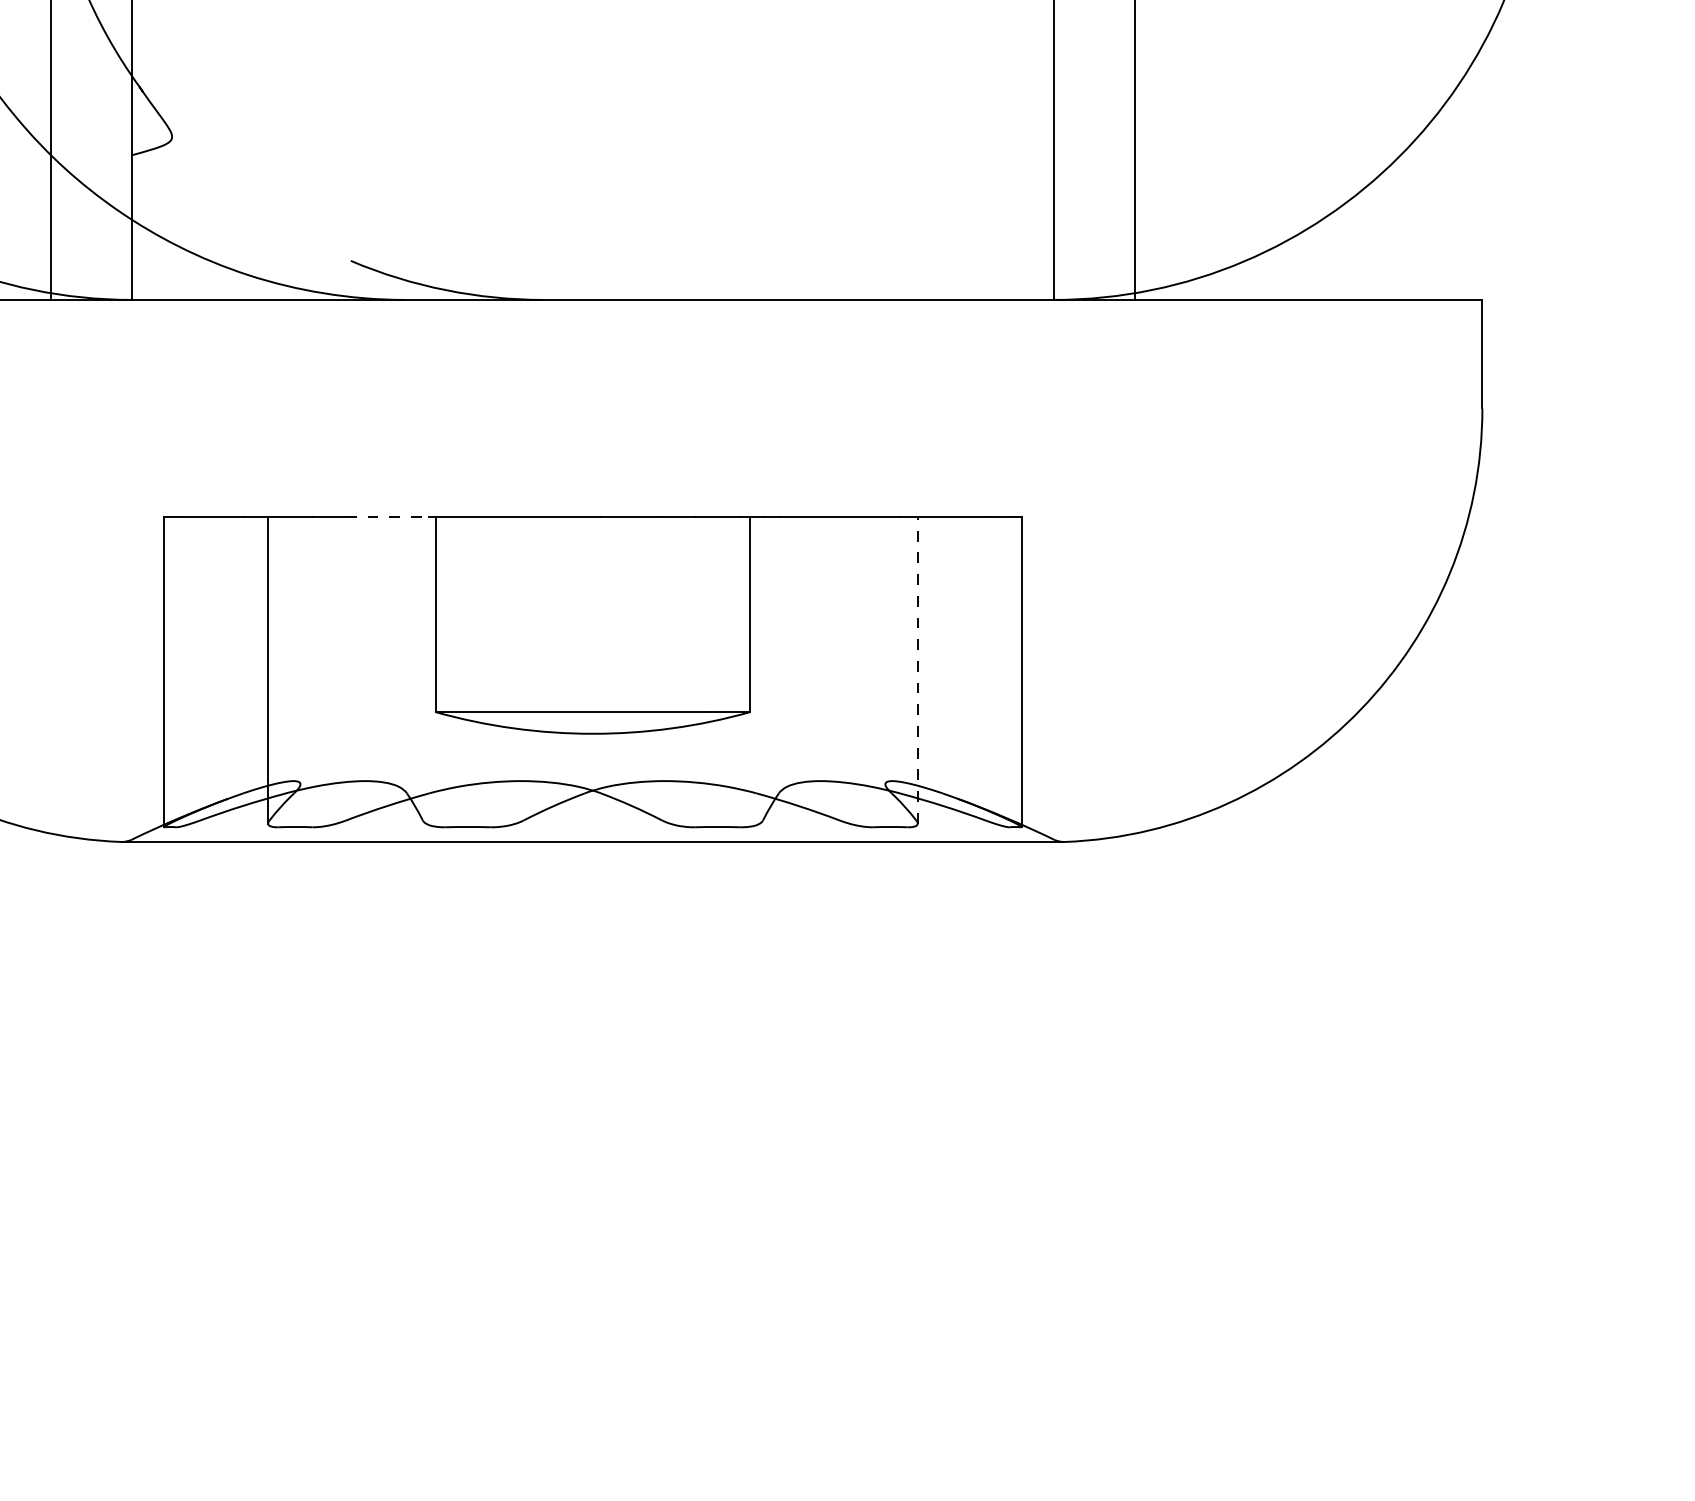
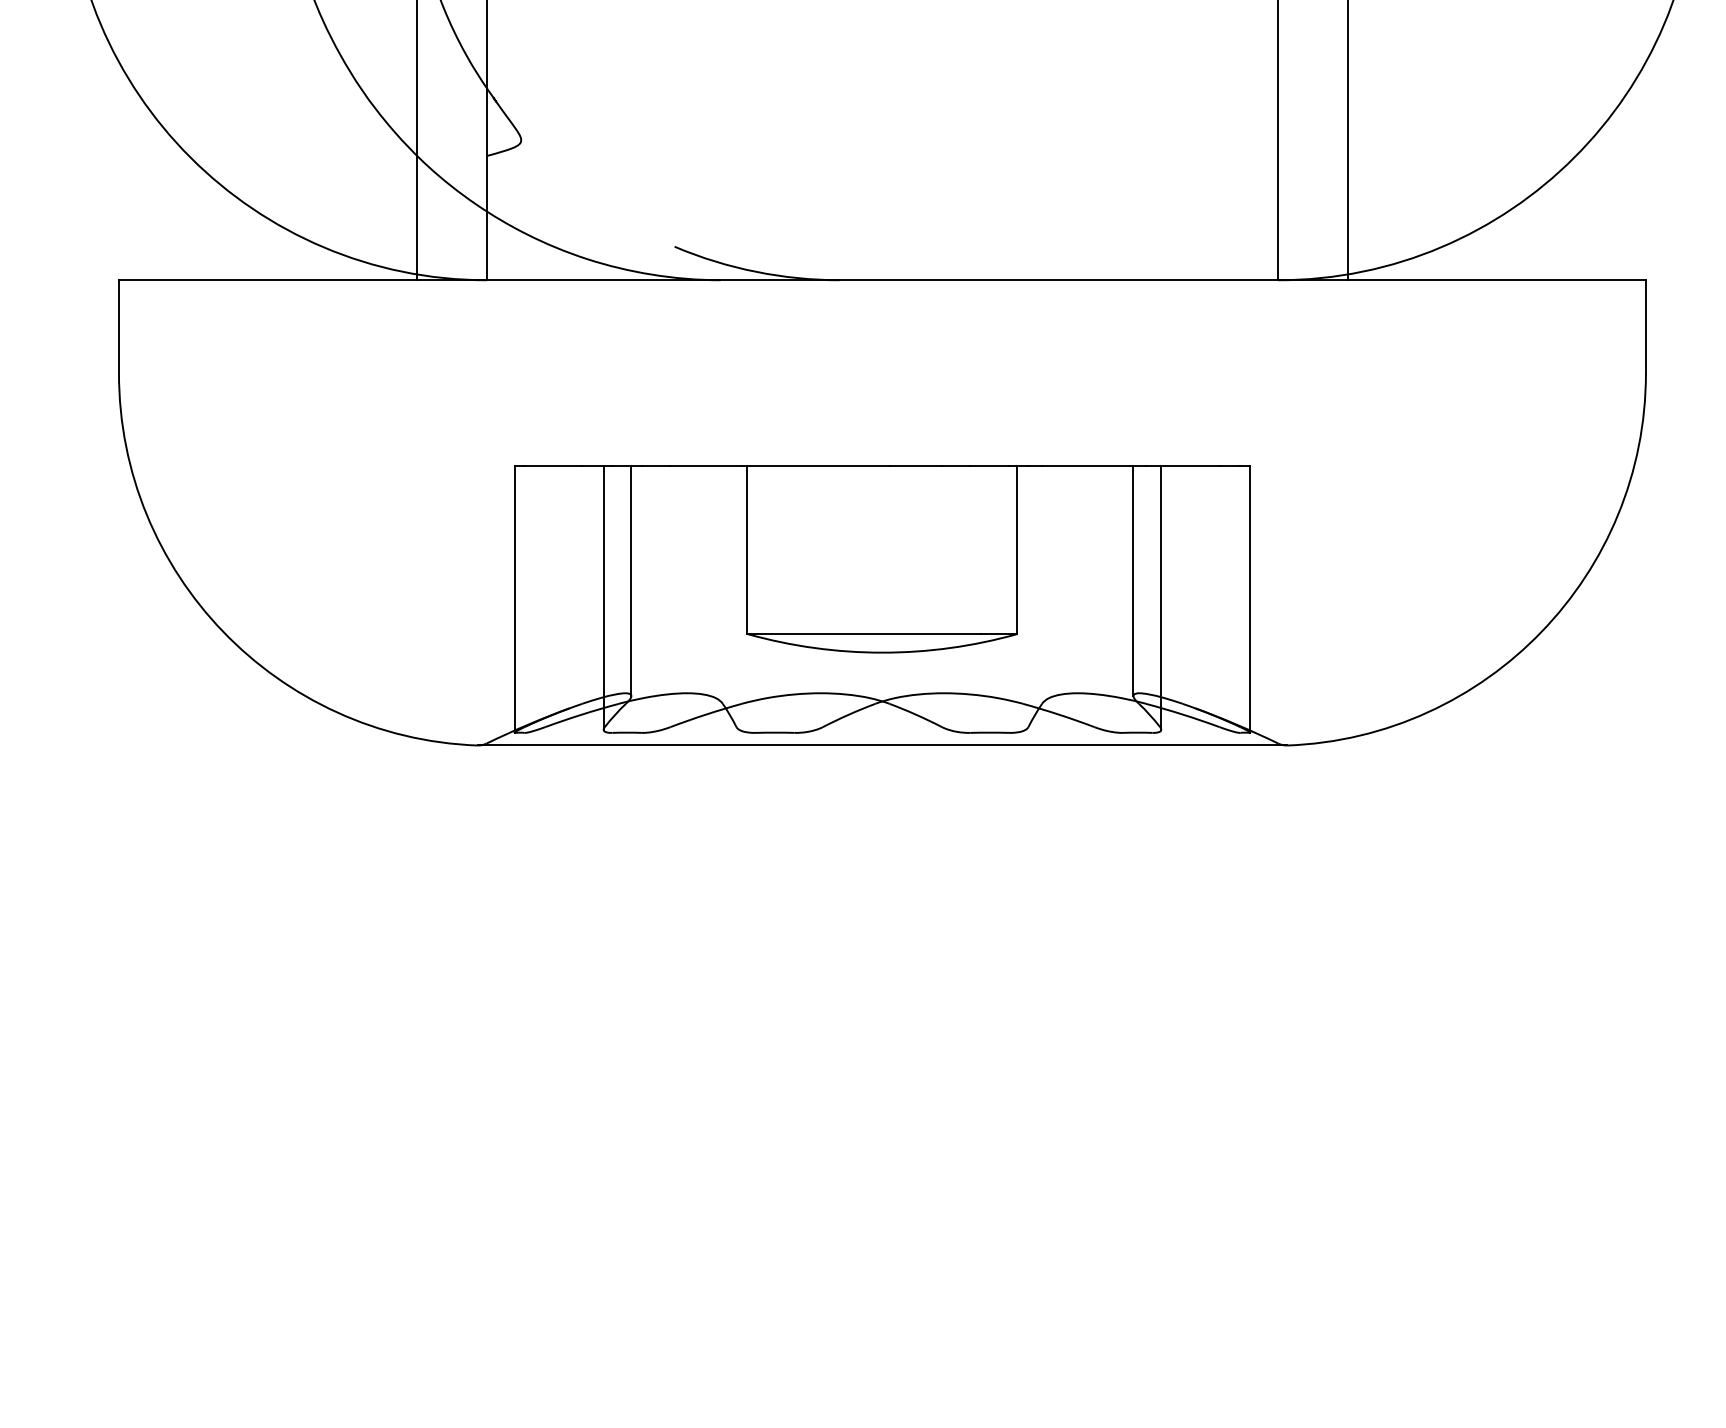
line: (387, 516) -> (706, 466), dashed -> solid
line: (300, 650) -> (631, 581), added
line: (885, 650) -> (1133, 581), added
line: (918, 670) -> (1161, 598), dashed -> solid

